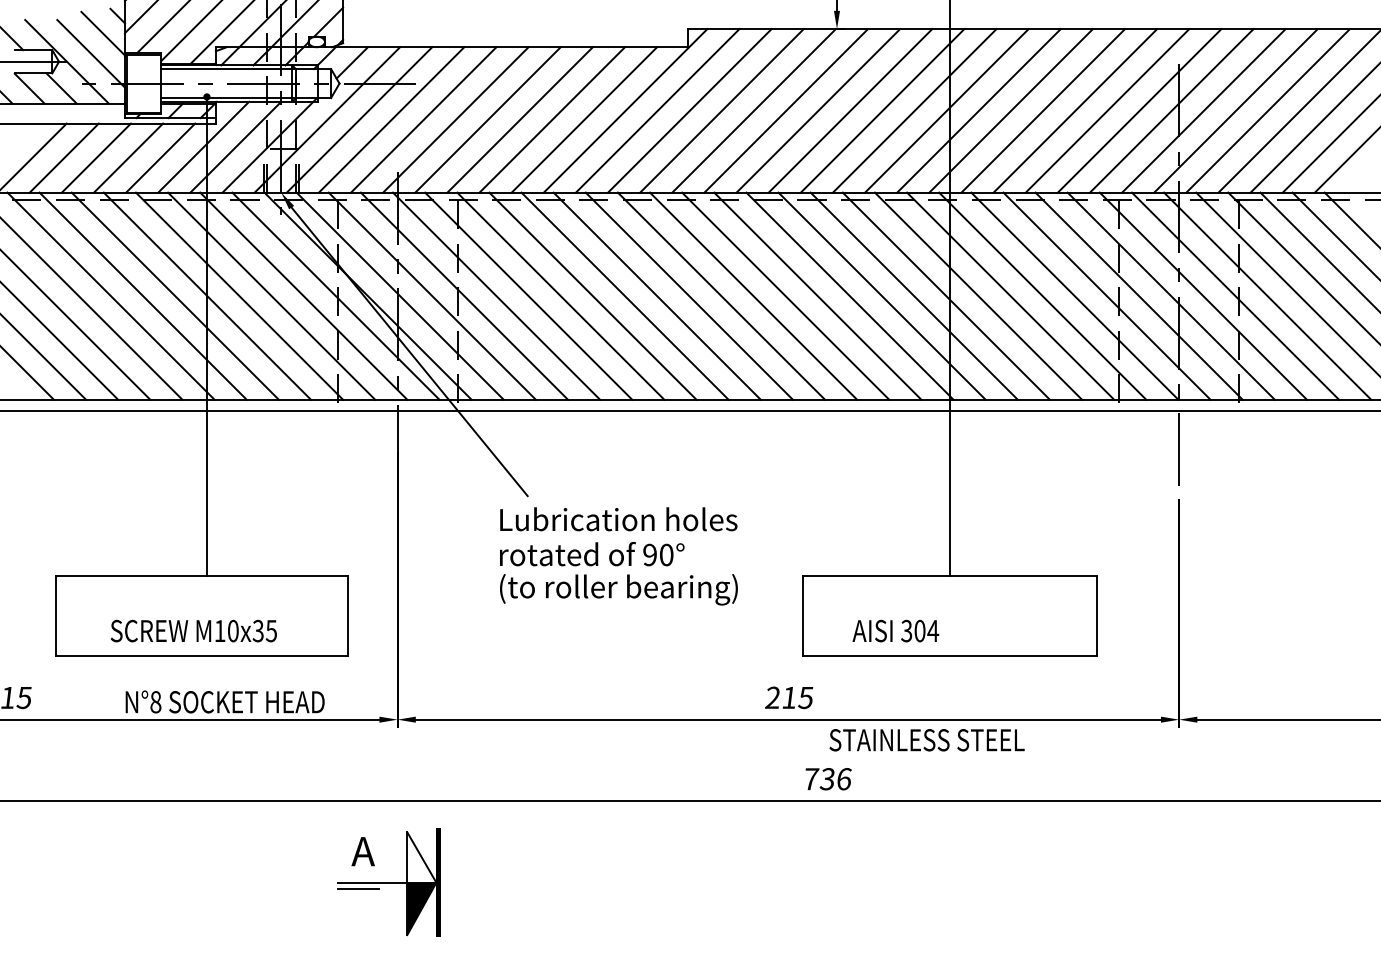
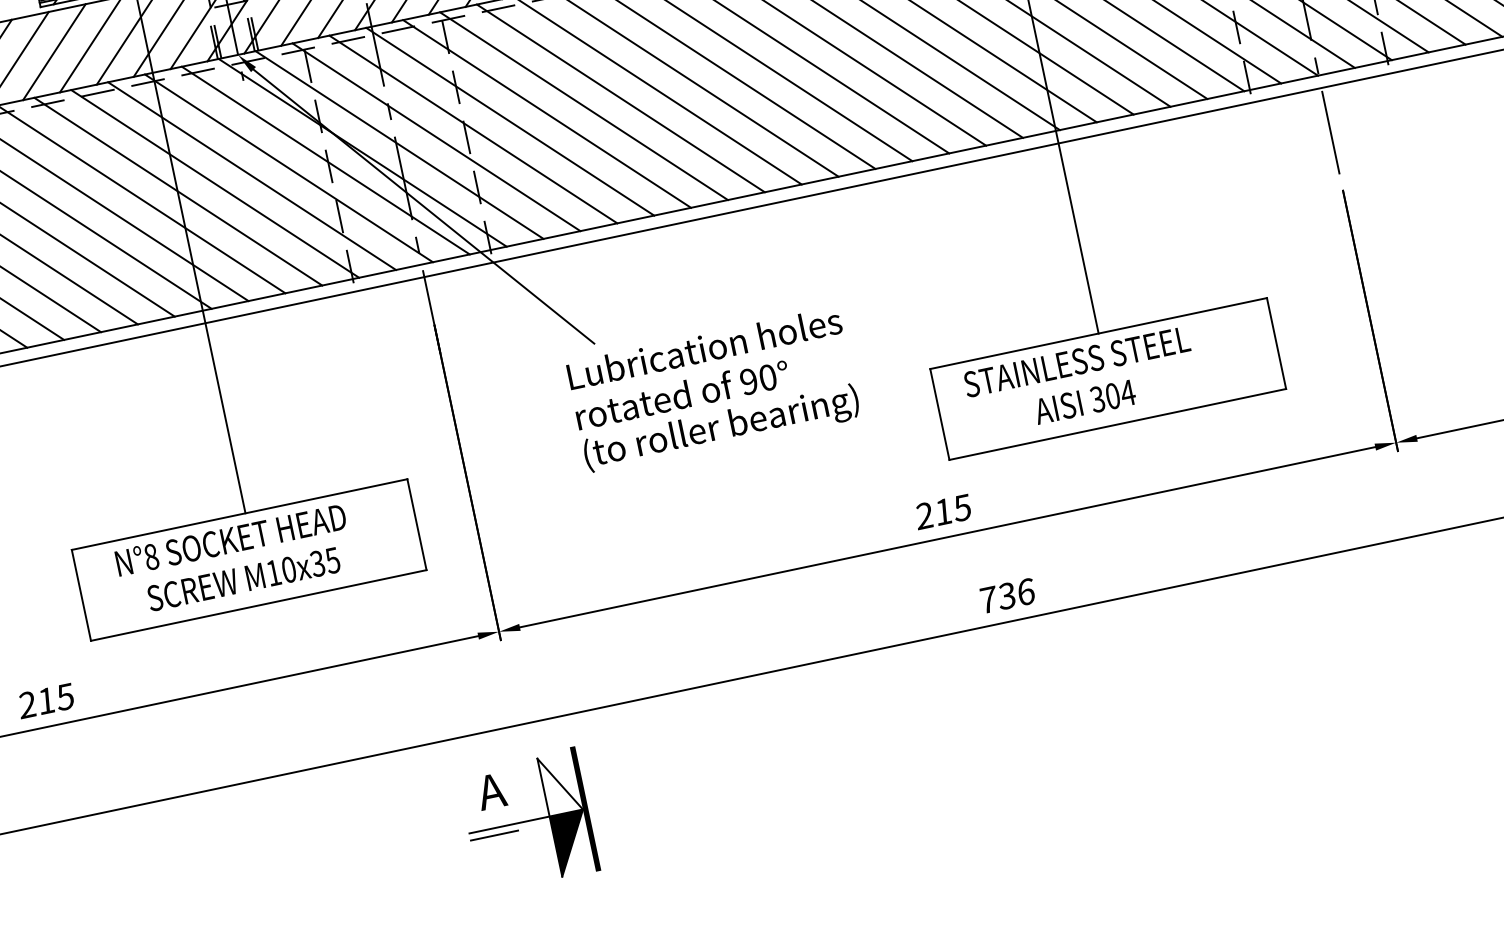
text: (895, 630) -> (1084, 401), moved
text: (224, 701) -> (230, 539), moved
text: (926, 740) -> (1076, 362), moved

